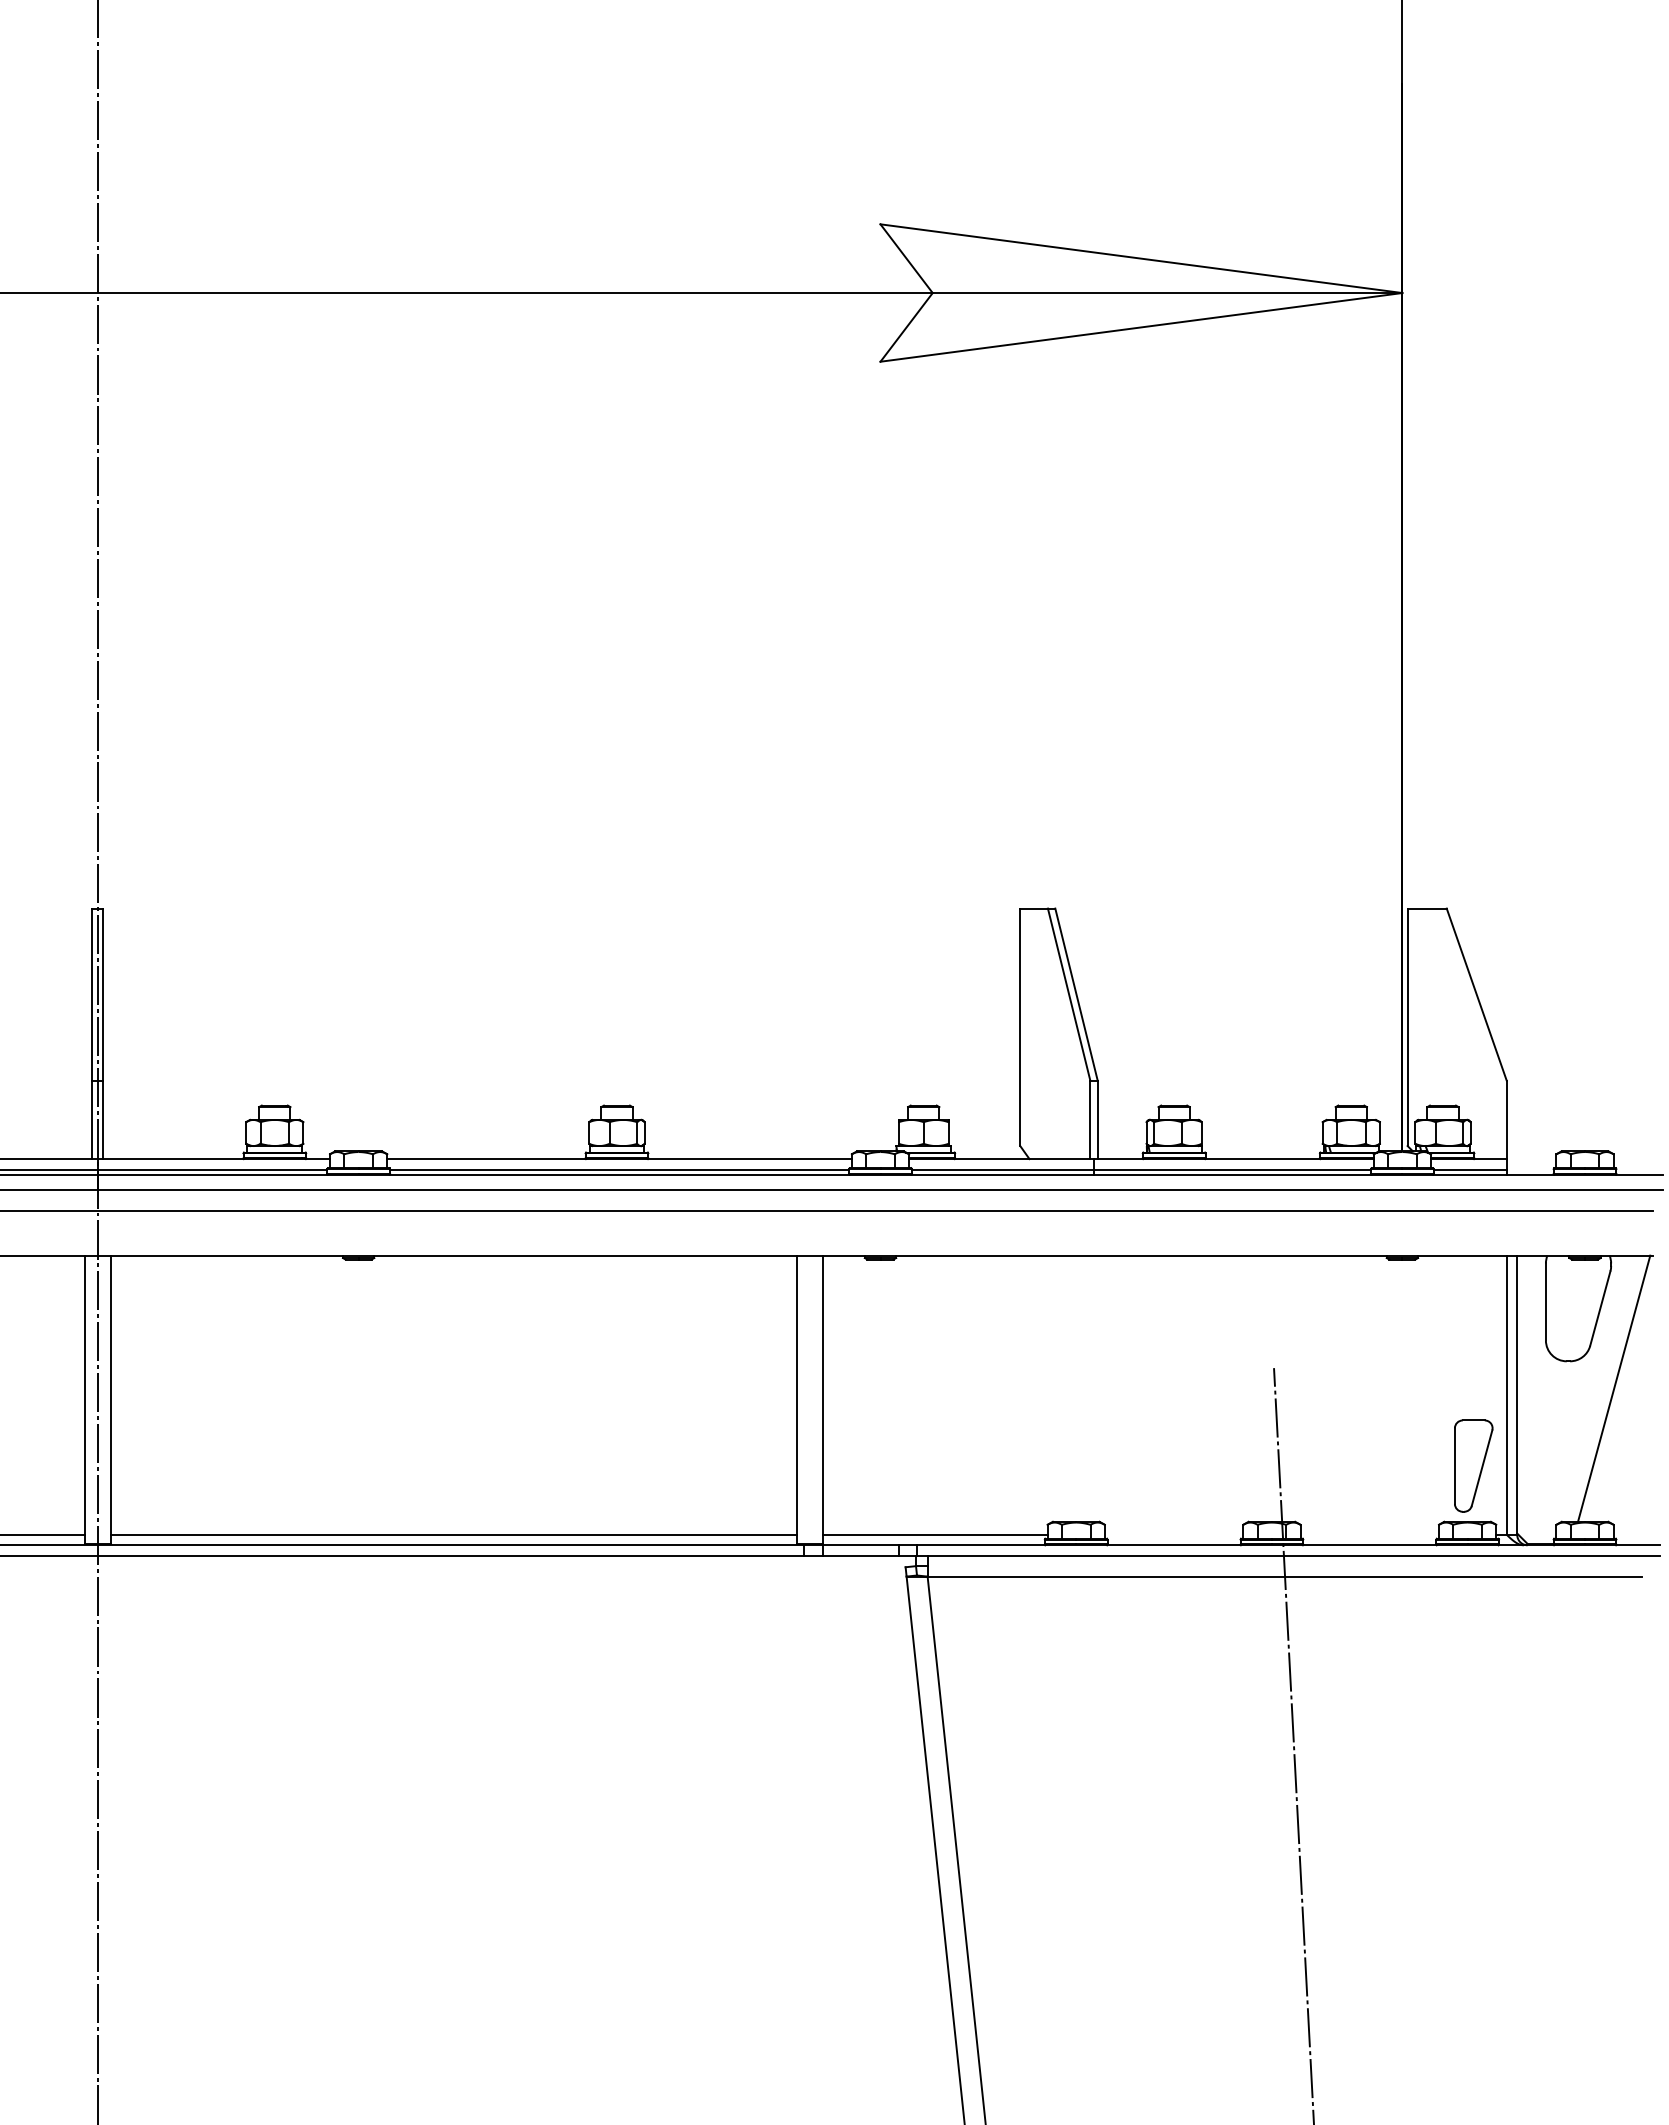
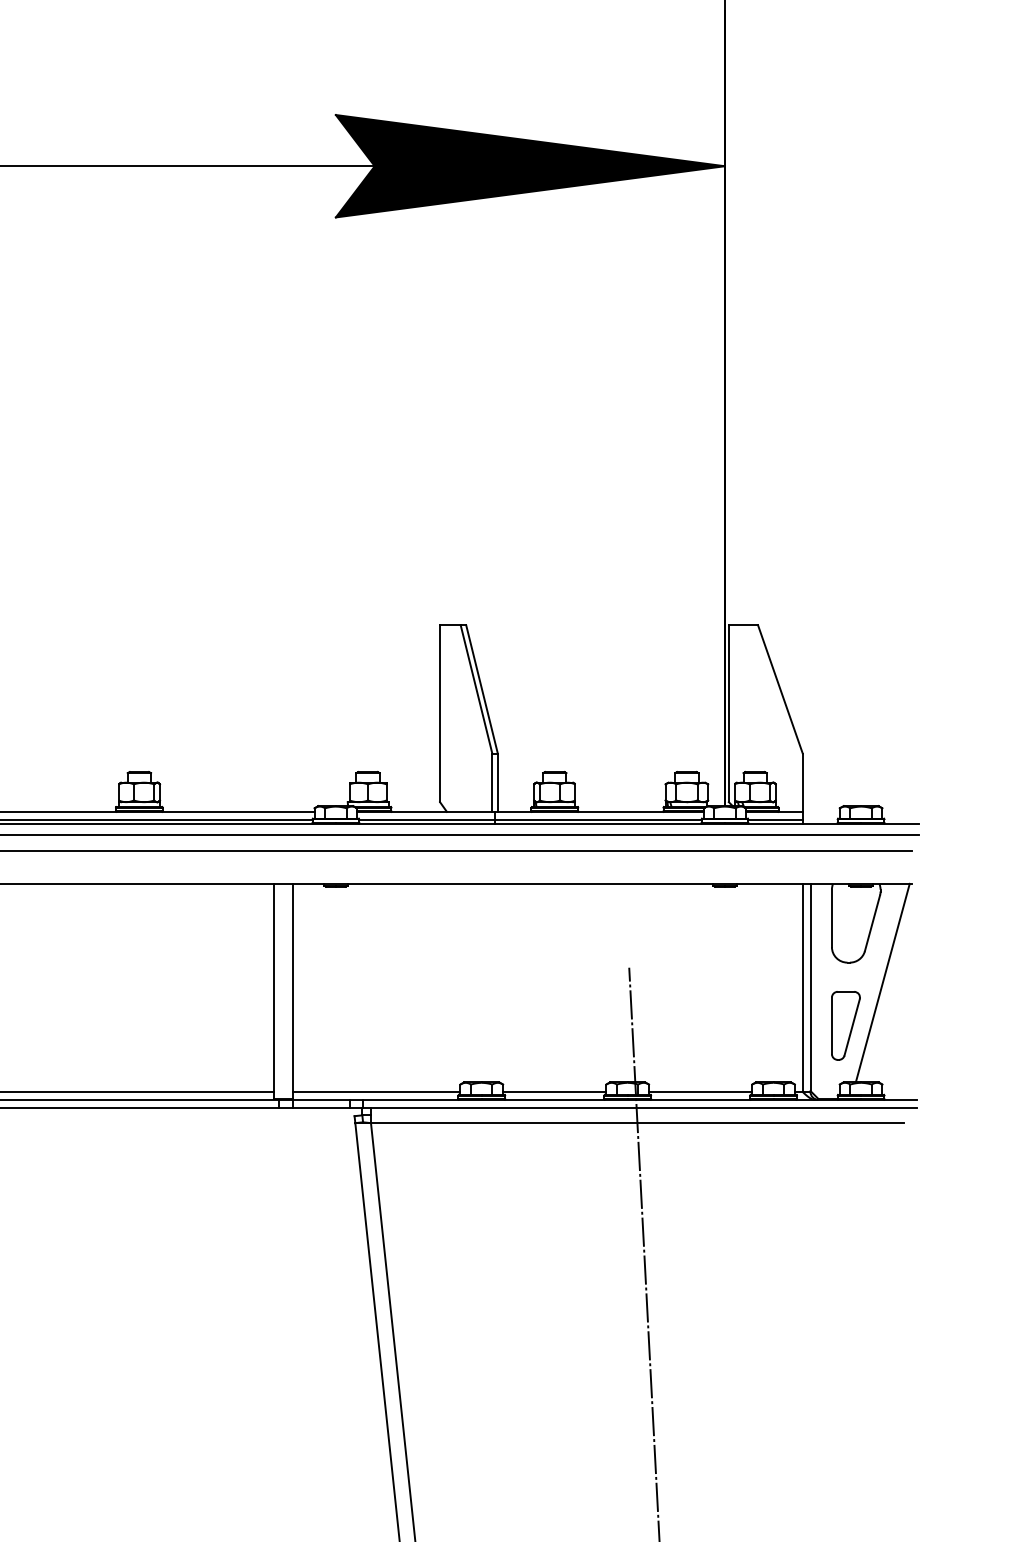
fill: (1141, 292) -> (530, 165), added
part: (1473, 1465) -> (845, 1025), moved
line: (1173, 1534) -> (554, 1091), added
line: (1369, 1534) -> (700, 1091), added

